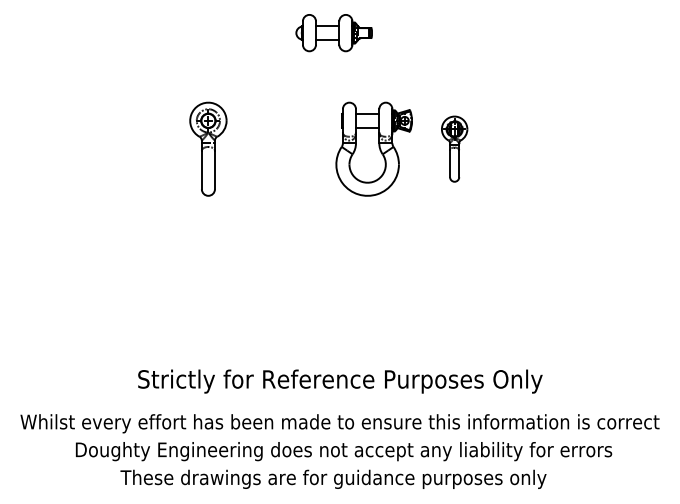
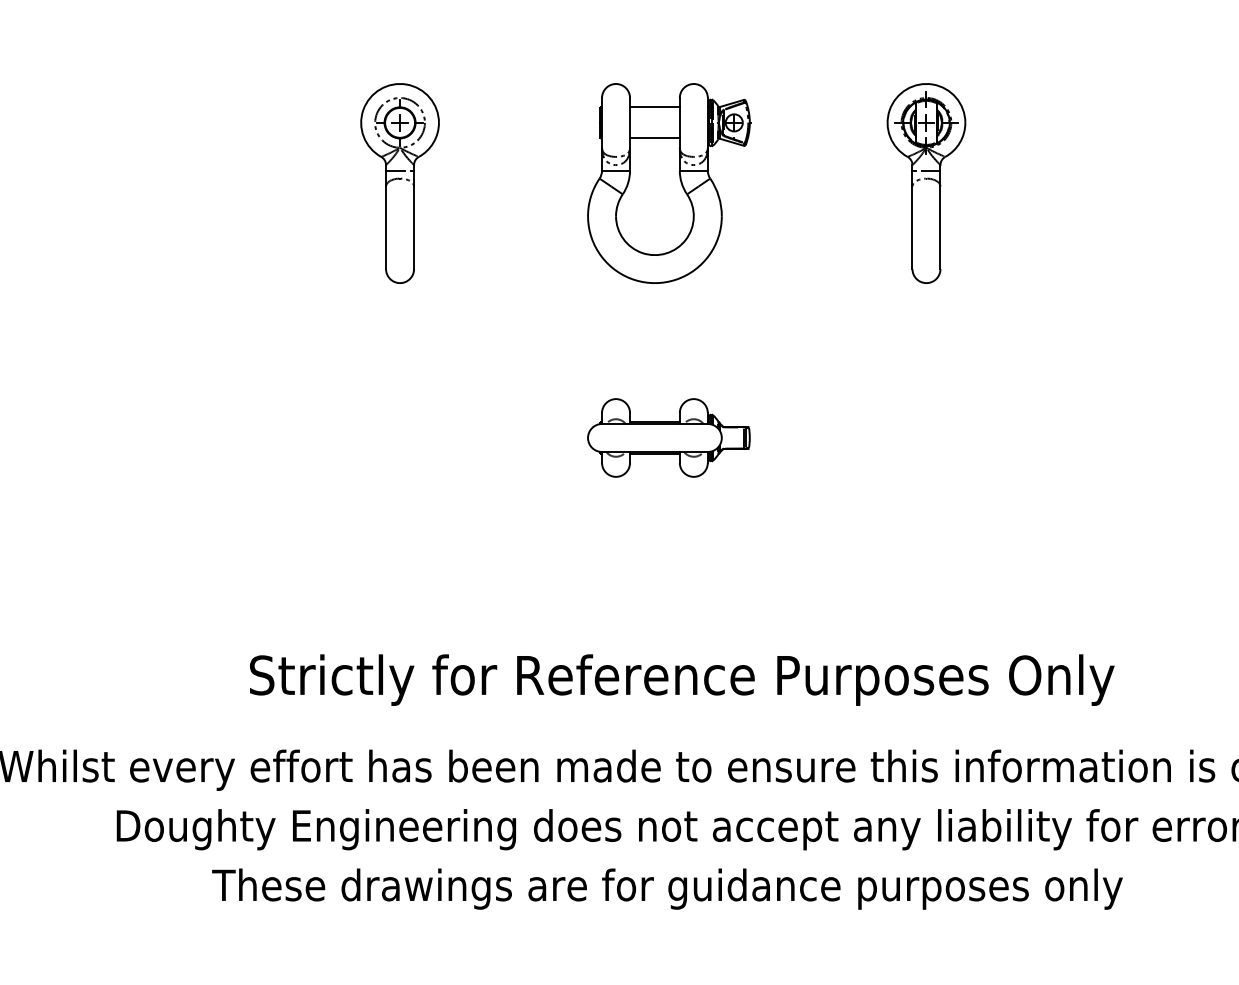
part: (373, 148) -> (667, 181), moved
part: (454, 148) -> (926, 181), size x1.43
part: (333, 268) -> (667, 438), added

